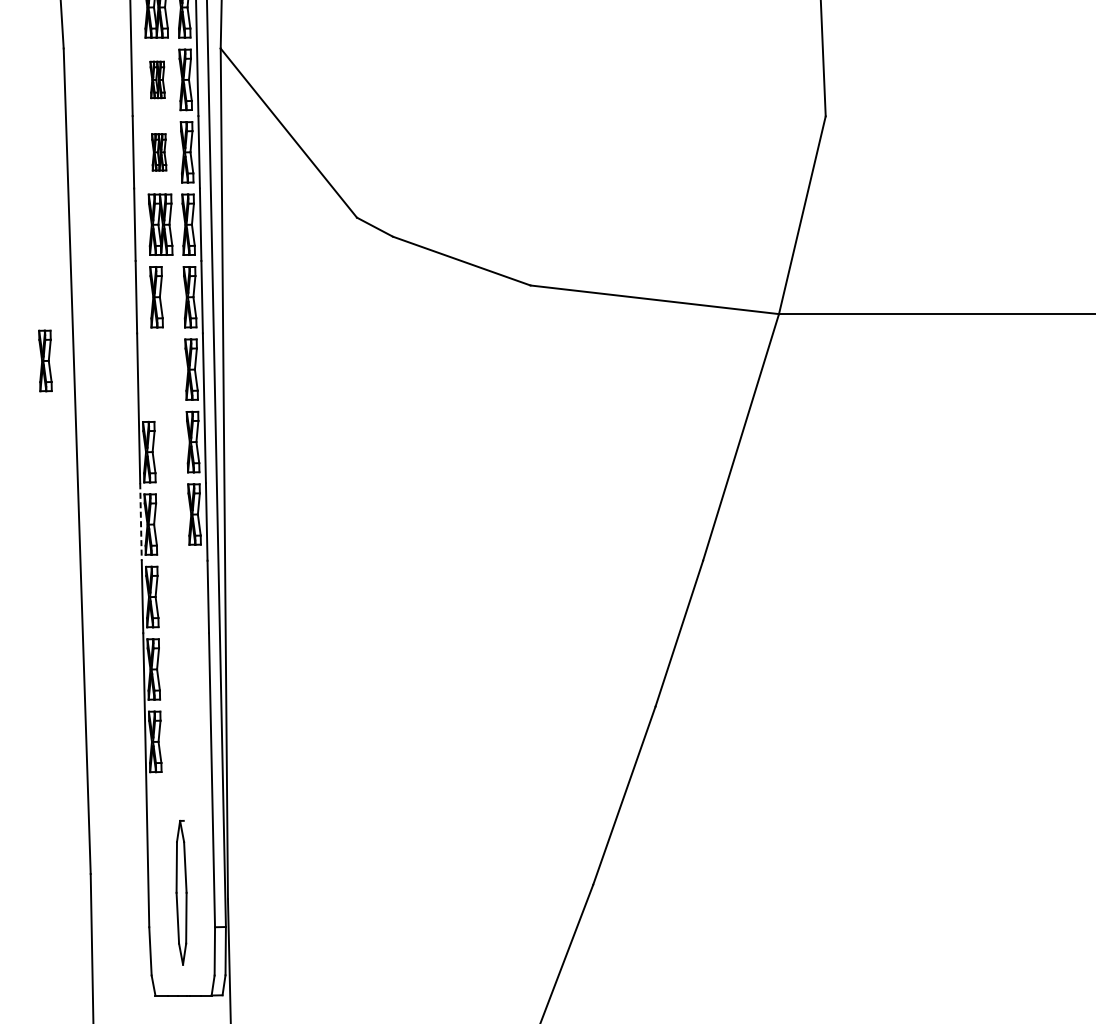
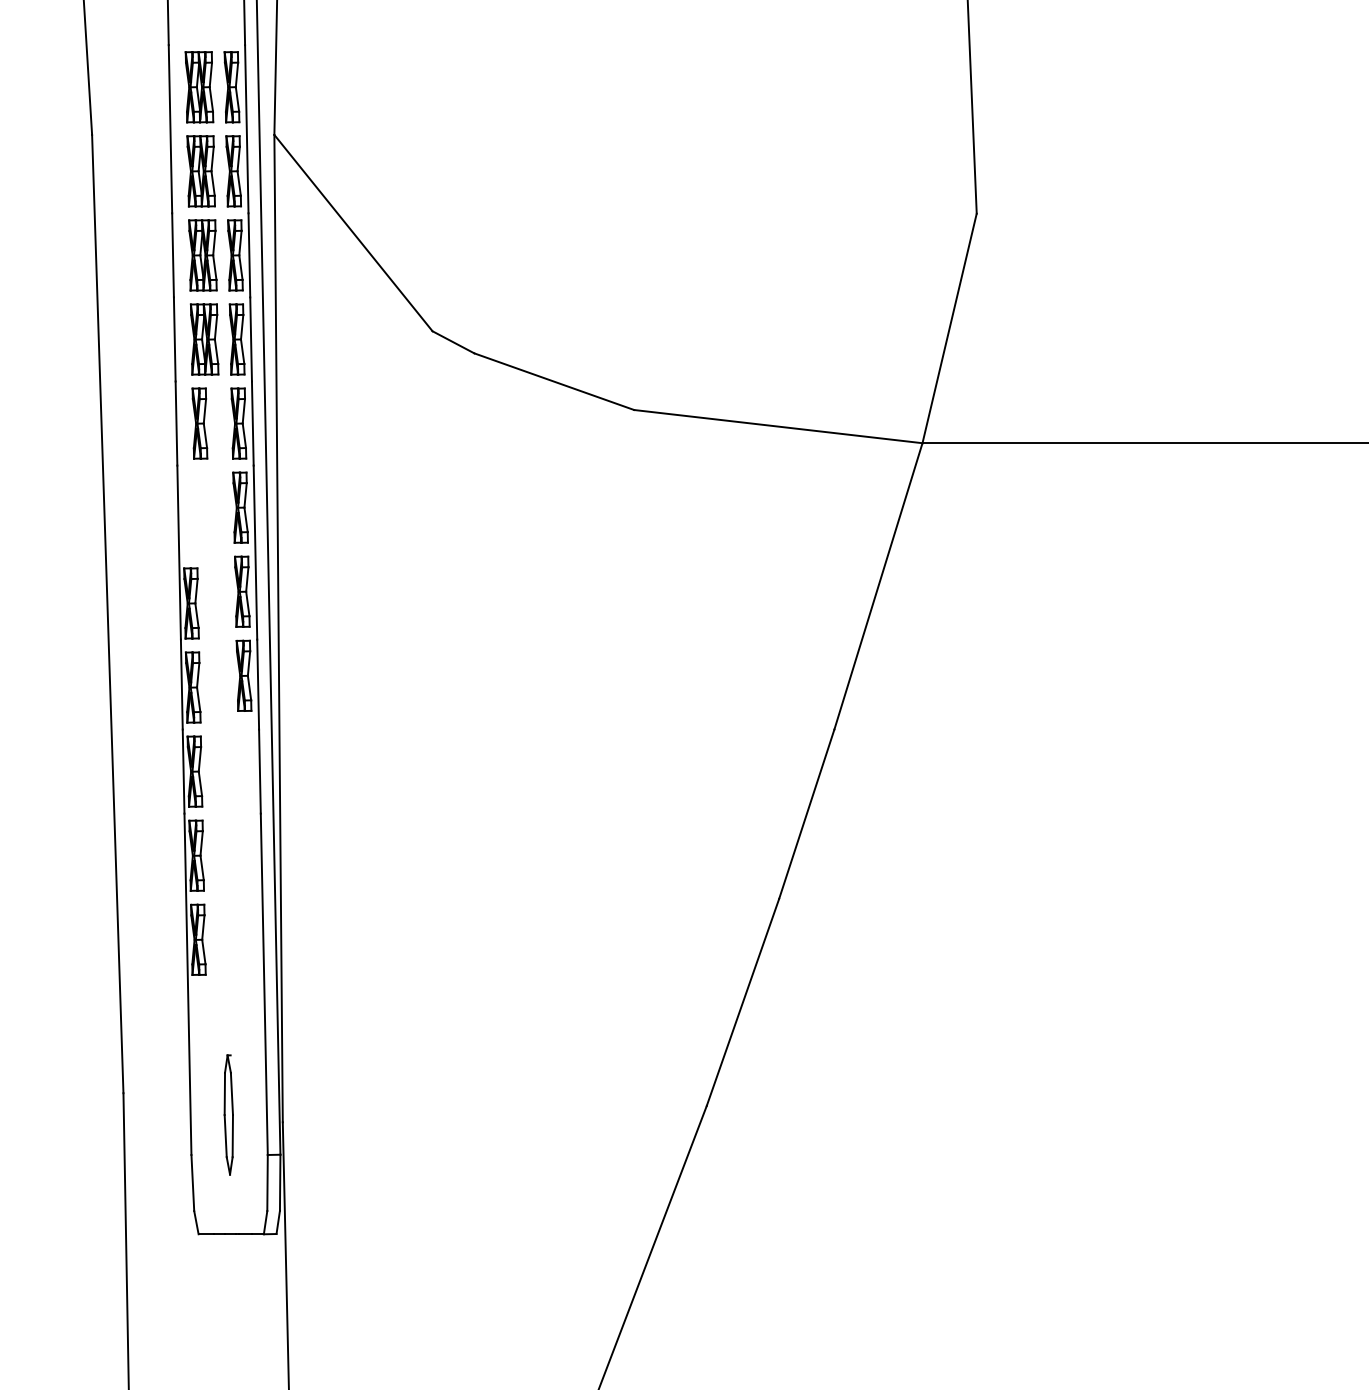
part: (157, 80) -> (200, 171), size x1.67
part: (158, 152) -> (202, 255), size x1.67
part: (45, 360) -> (70, 497), removed
line: (140, 521) -> (181, 684), dashed -> solid
part: (181, 892) -> (228, 1114), size x0.71

